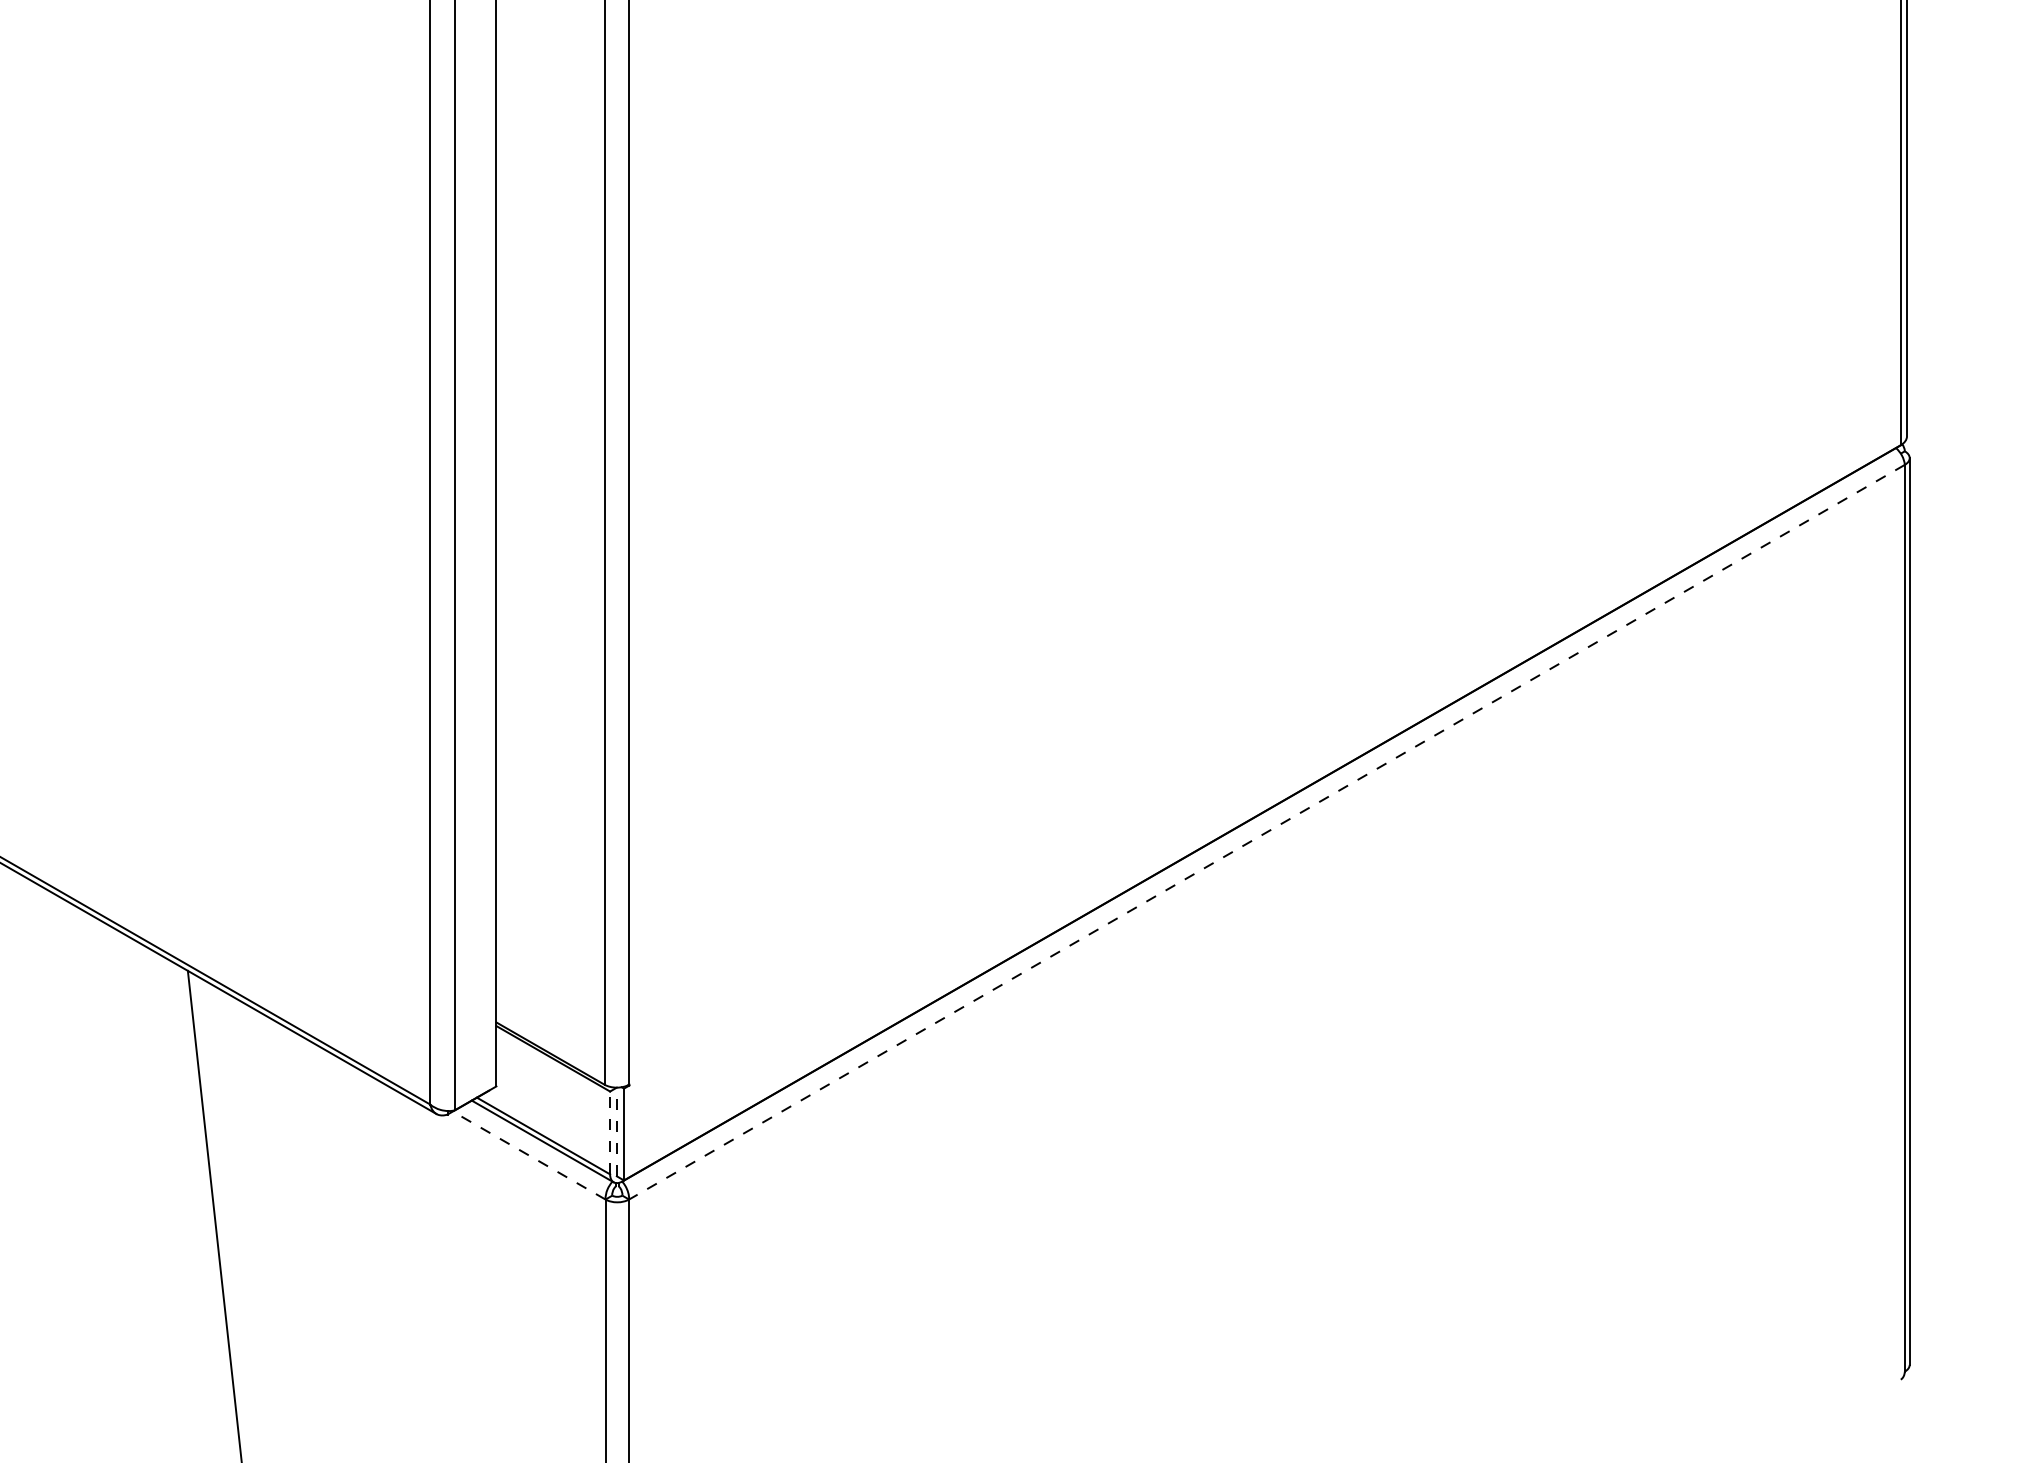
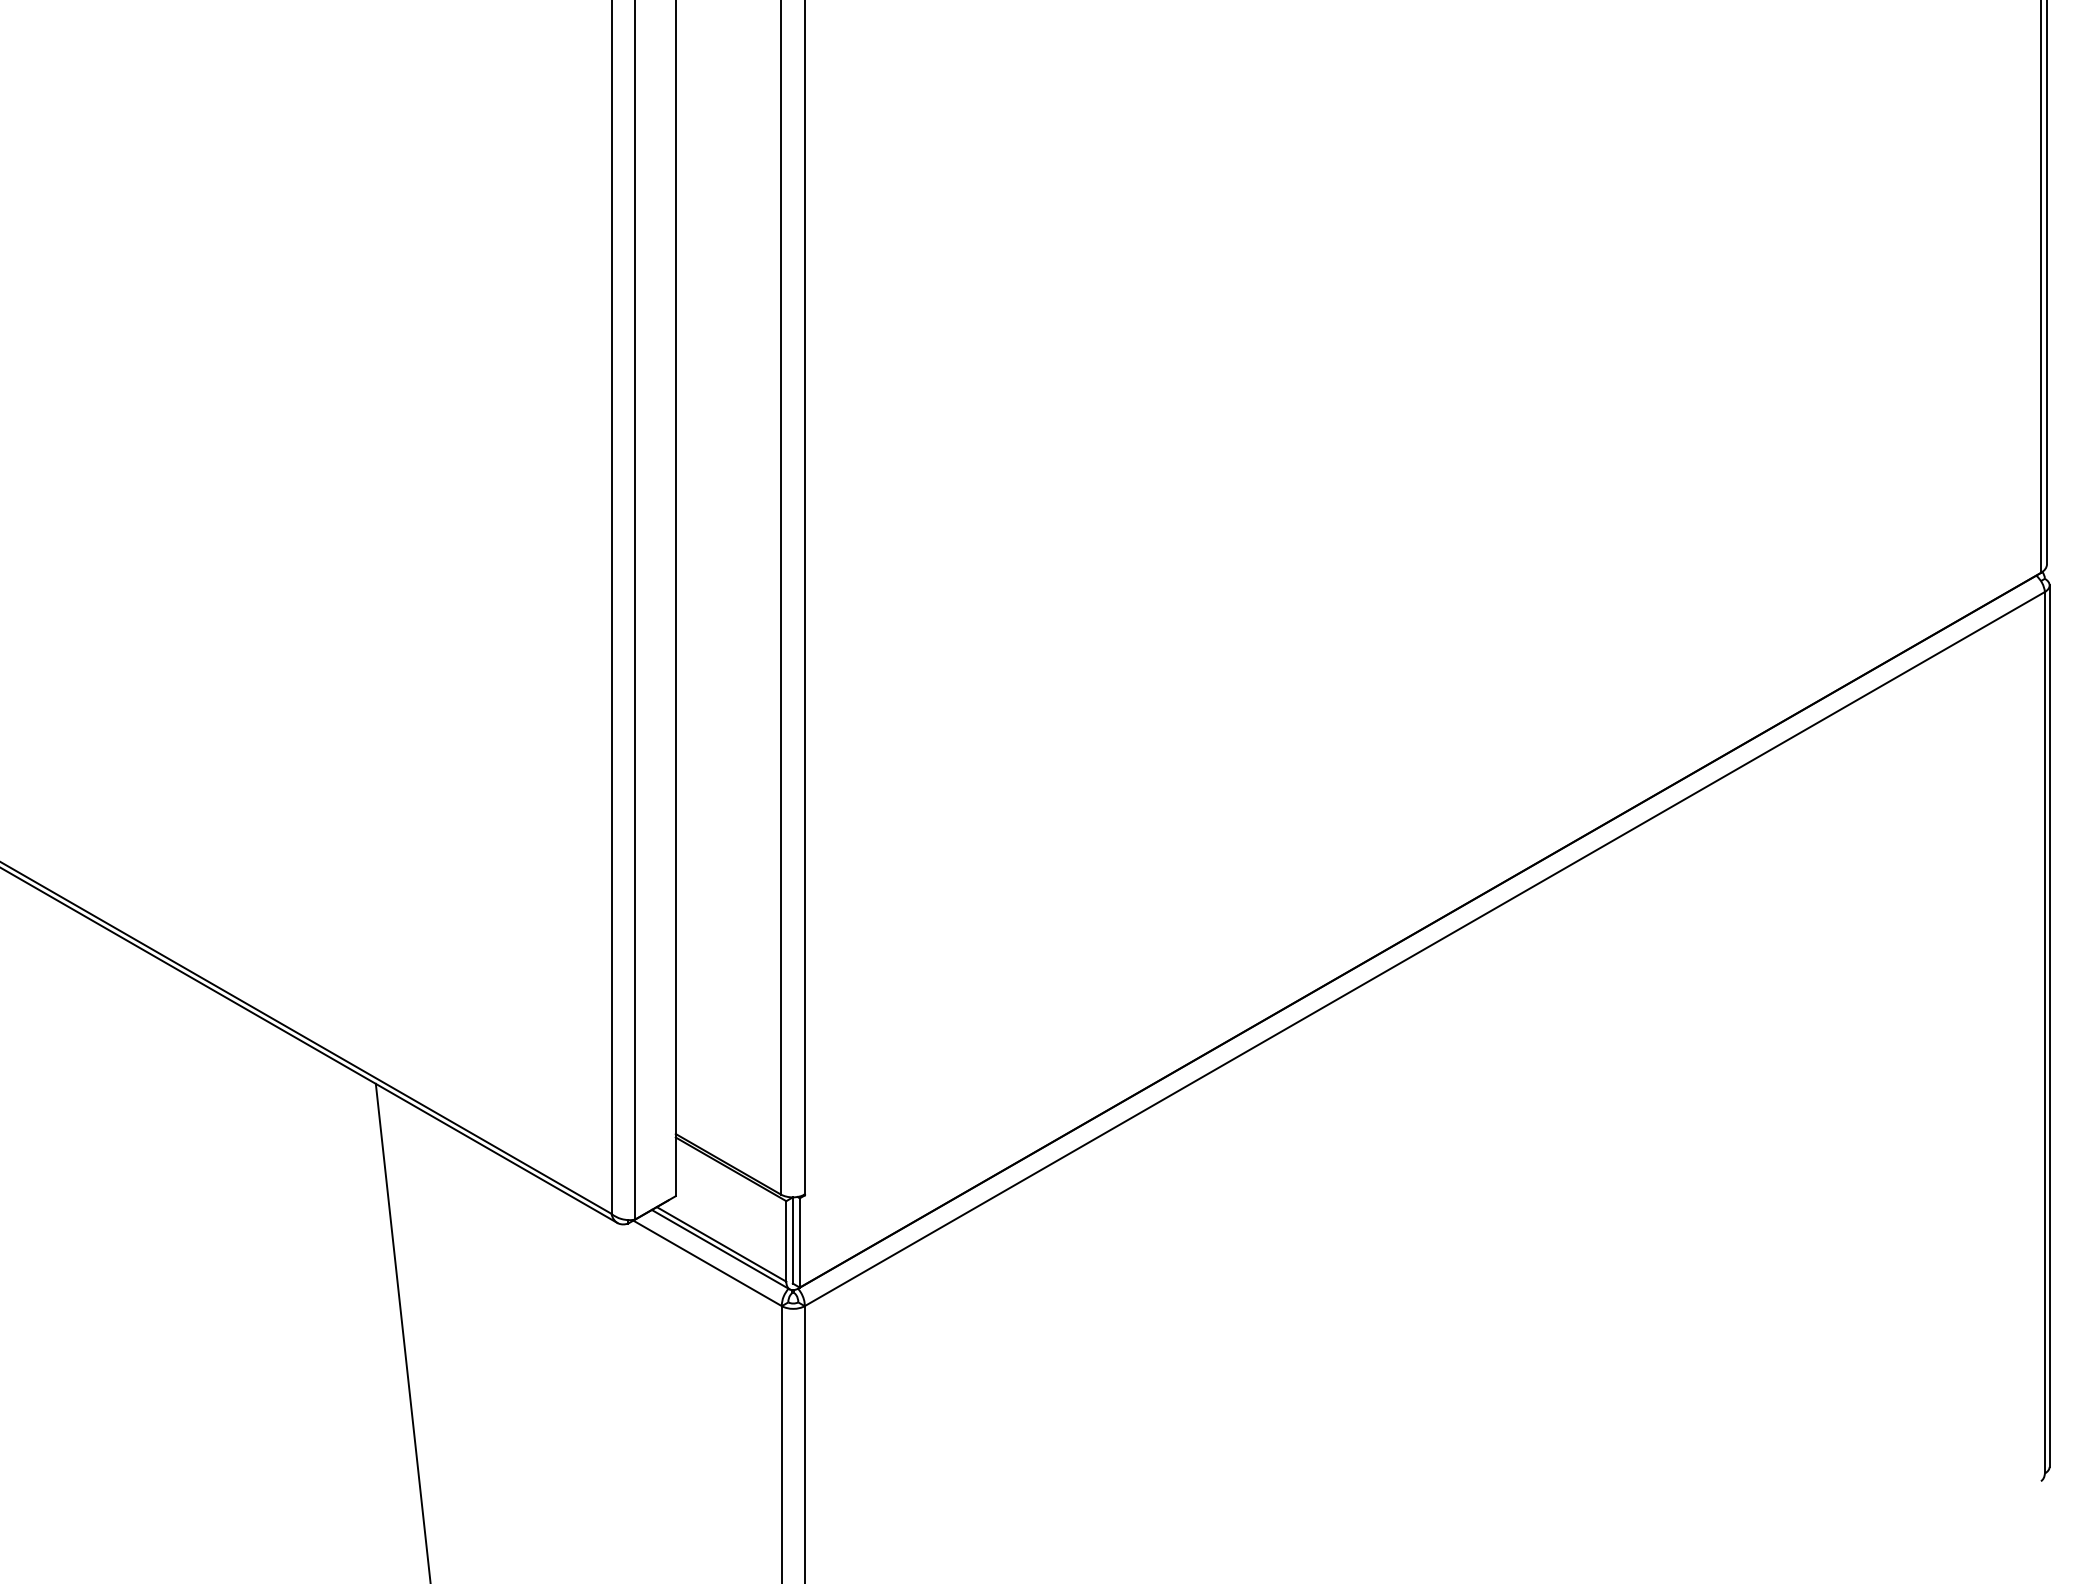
line: (1266, 832) -> (1424, 949), dashed -> solid
line: (616, 1130) -> (792, 1239), dashed -> solid
line: (610, 1132) -> (786, 1240), dashed -> solid
line: (529, 1155) -> (707, 1263), dashed -> solid

